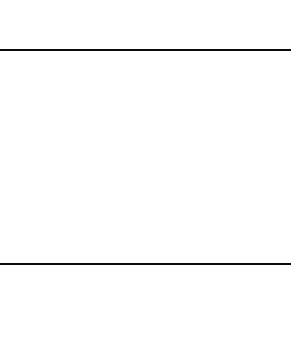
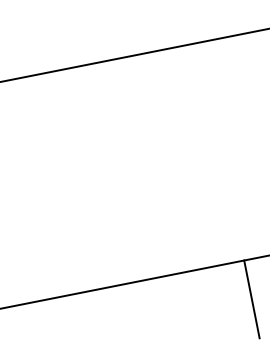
line: (241, 301) -> (252, 299), added

